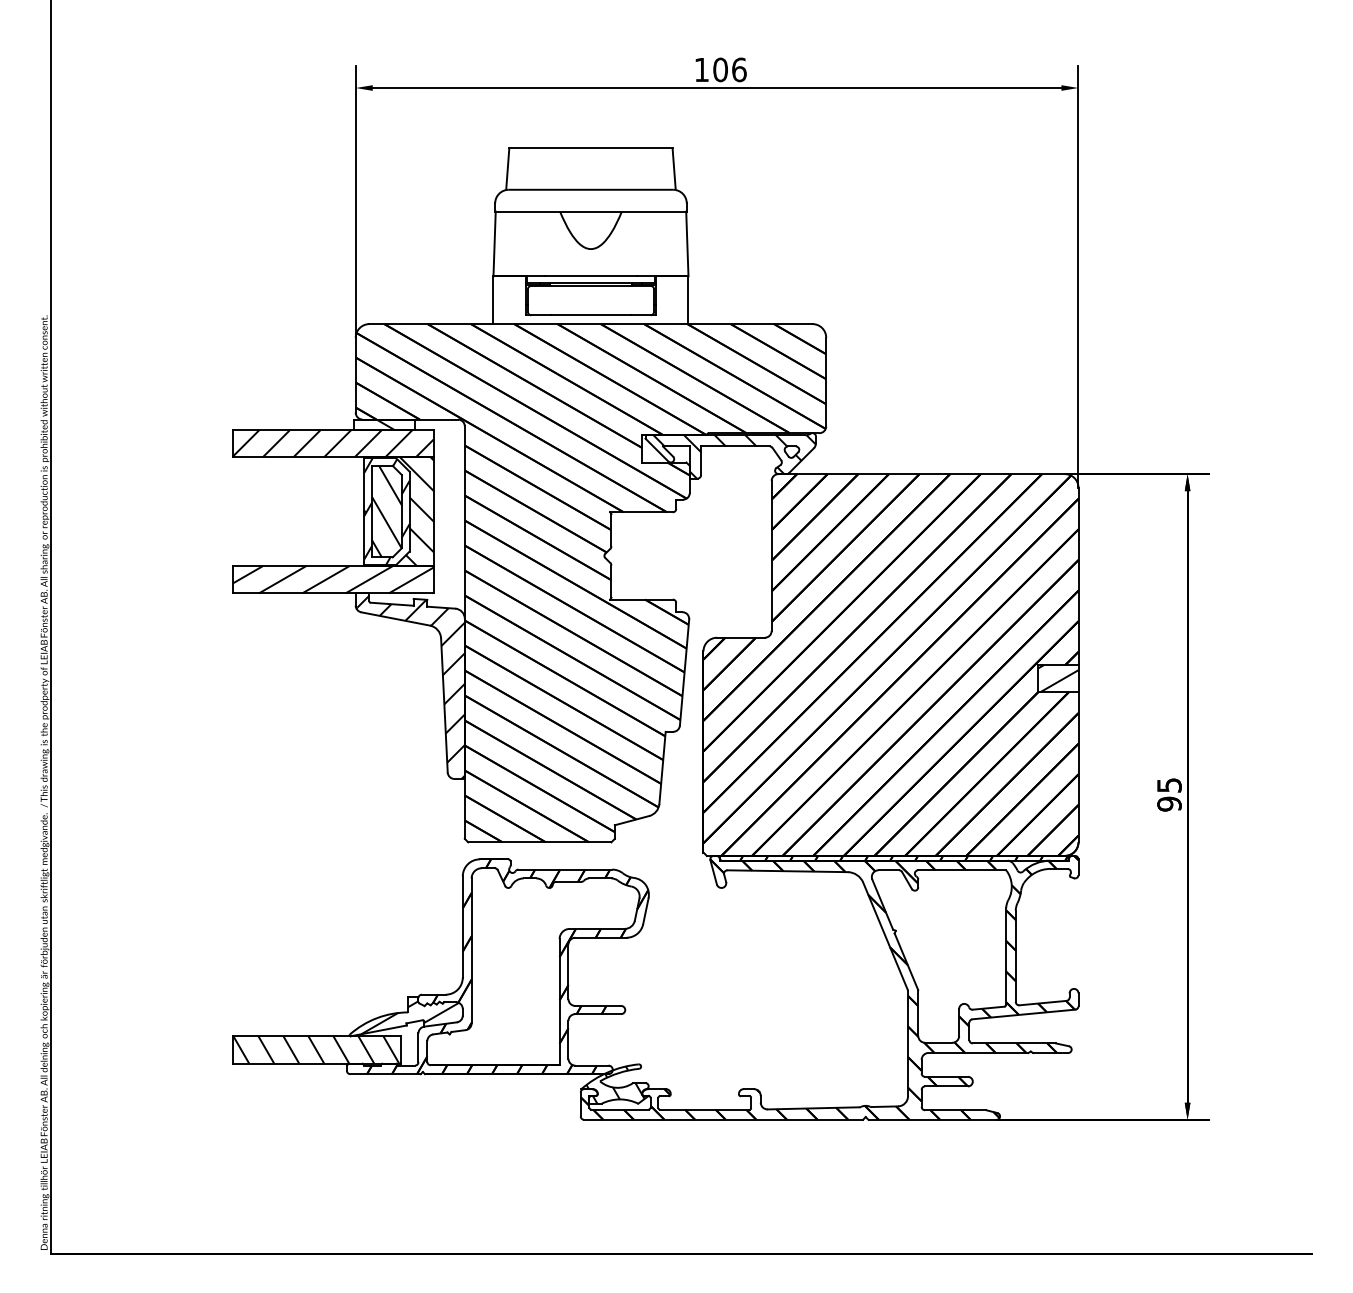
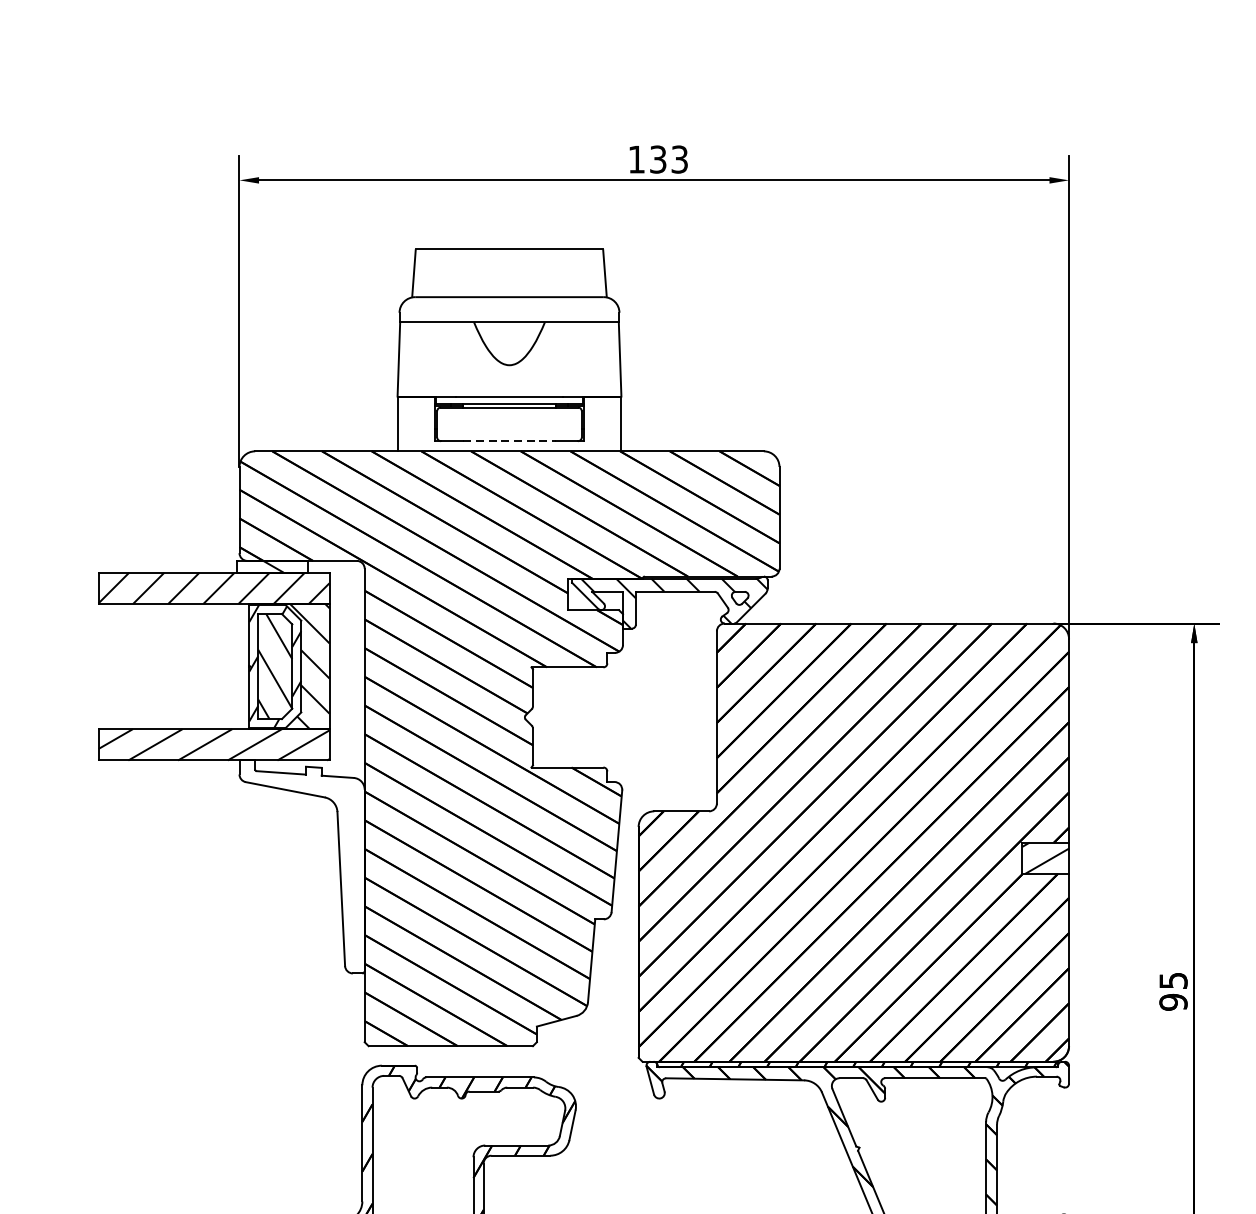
text: (729, 69) -> (668, 159), 106 -> 133
line: (591, 315) -> (510, 441), solid -> dashed
hatch: (410, 686) -> (302, 867), removed

